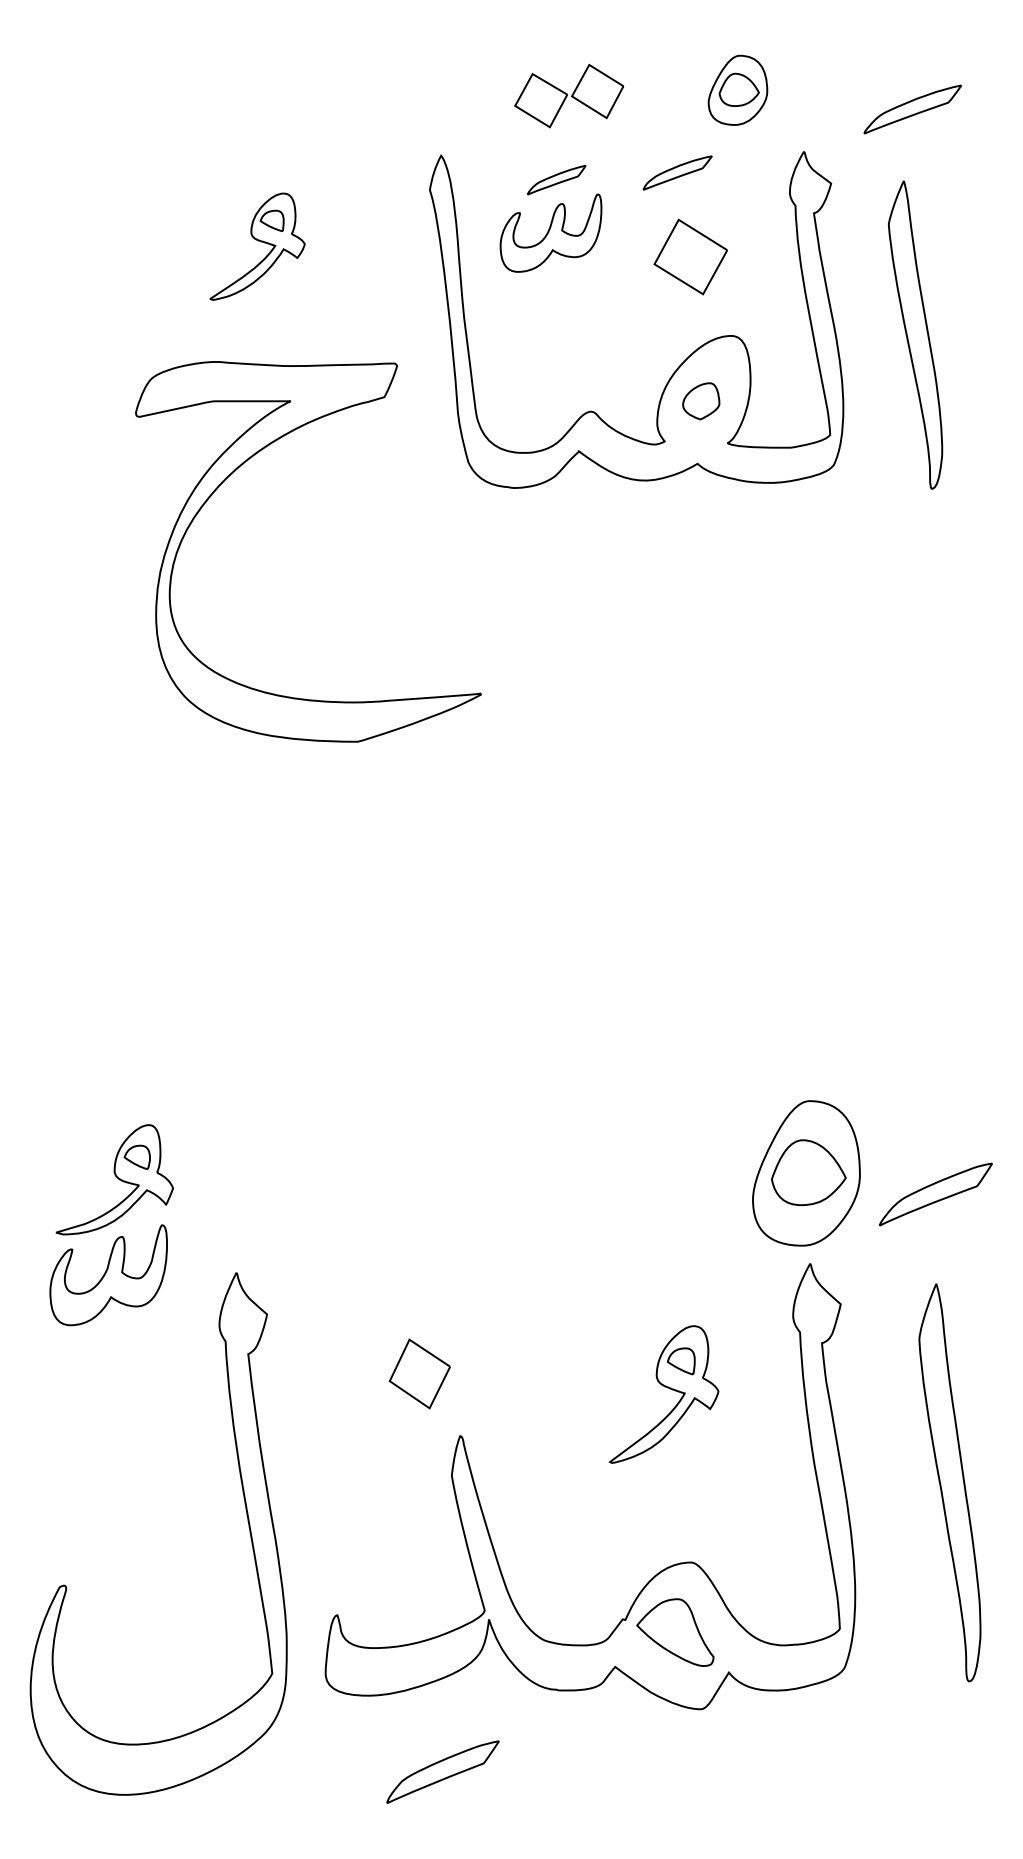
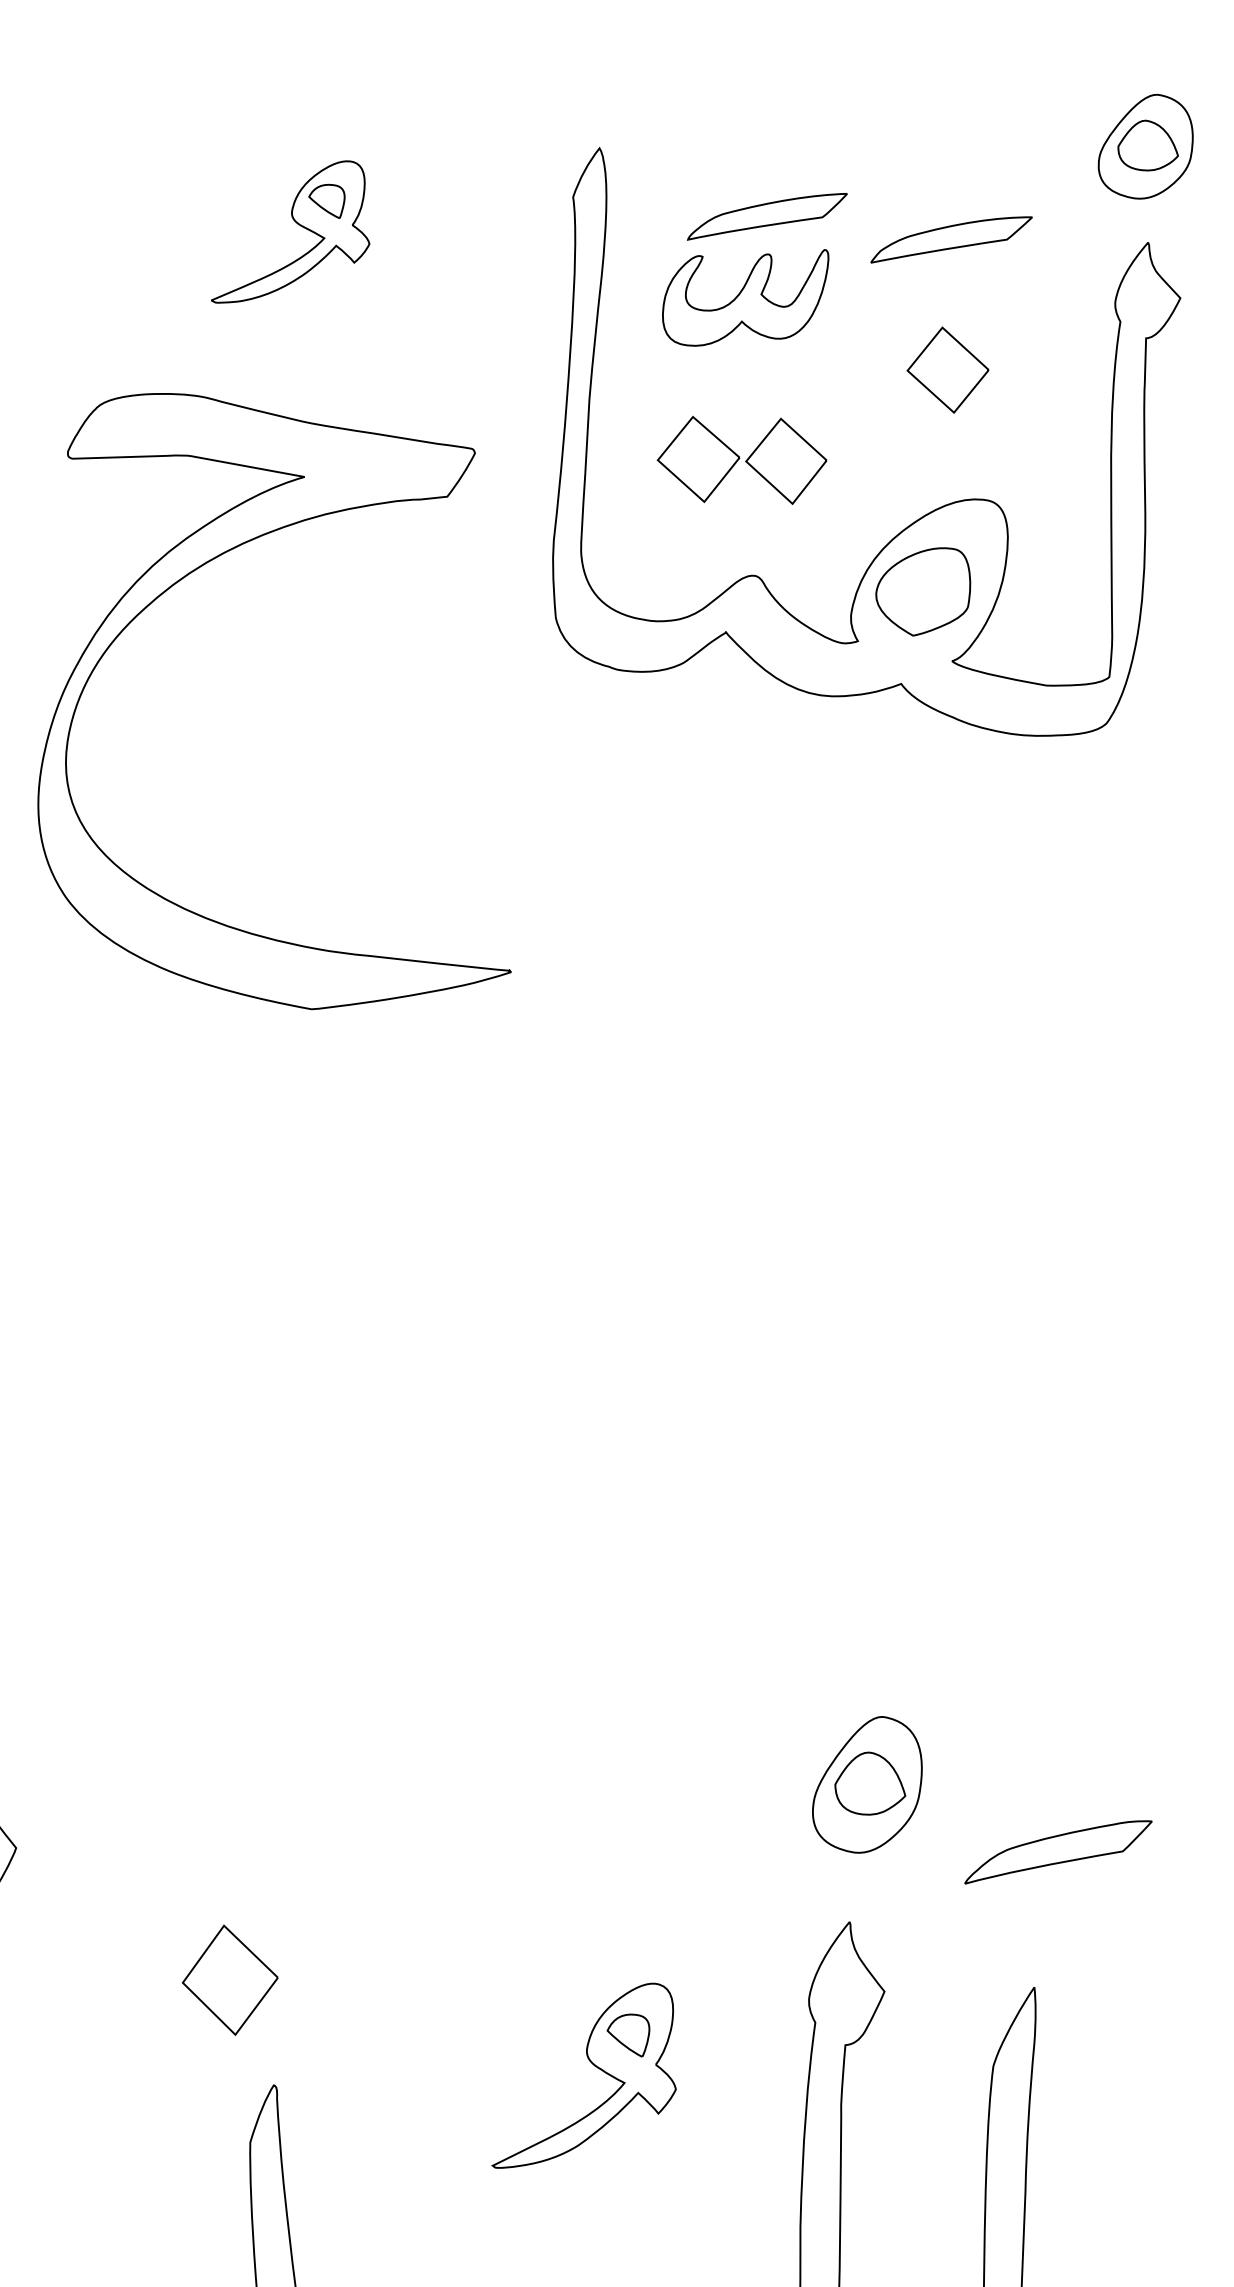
part: (737, 89) -> (1146, 145), moved
part: (569, 96) -> (742, 460), moved
part: (677, 172) -> (951, 238), size x1.43
part: (556, 180) -> (766, 217), size x1.67
part: (690, 256) -> (947, 369), size x0.71
part: (701, 401) -> (924, 591), size x1.67
part: (806, 1173) -> (869, 1784), size x0.62

